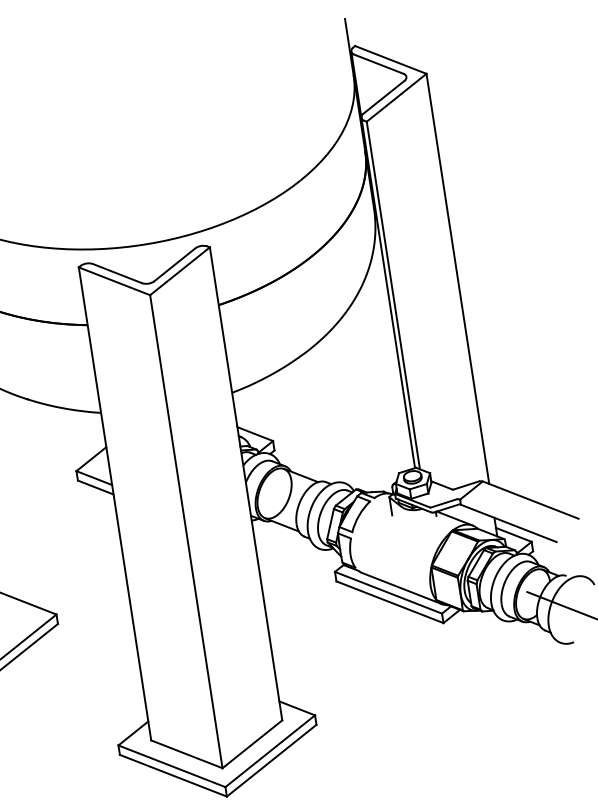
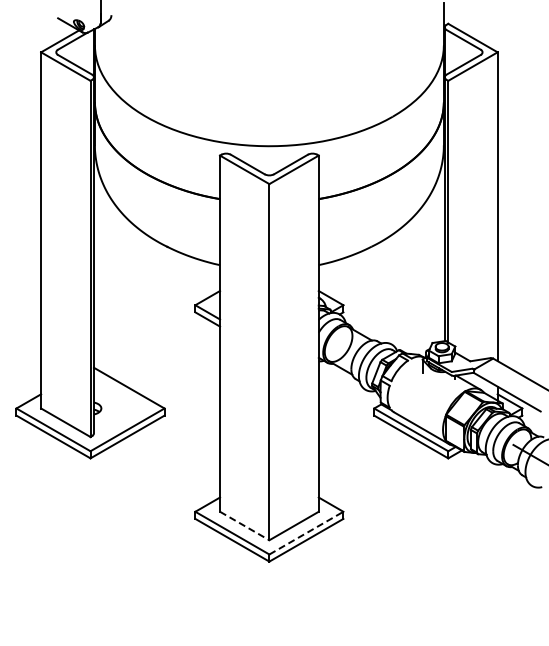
line: (270, 751) -> (306, 533), solid -> dashed
line: (187, 754) -> (245, 526), solid -> dashed

